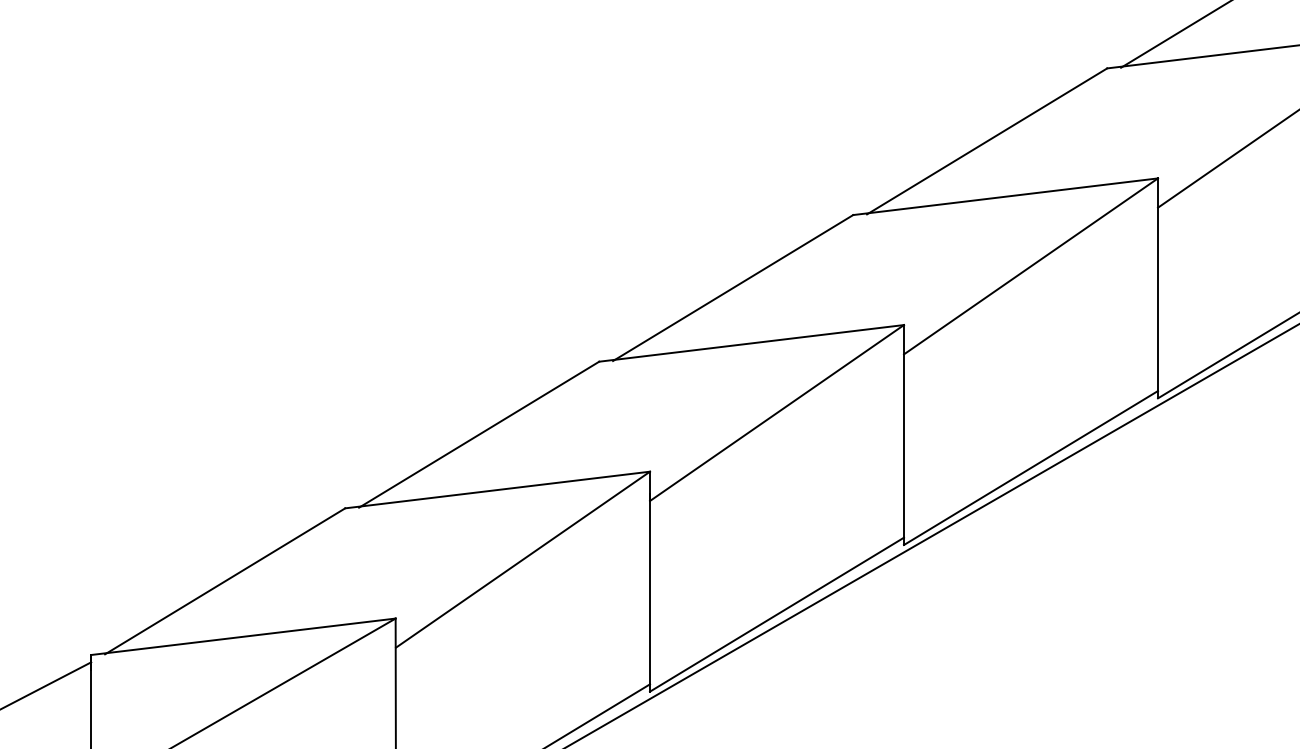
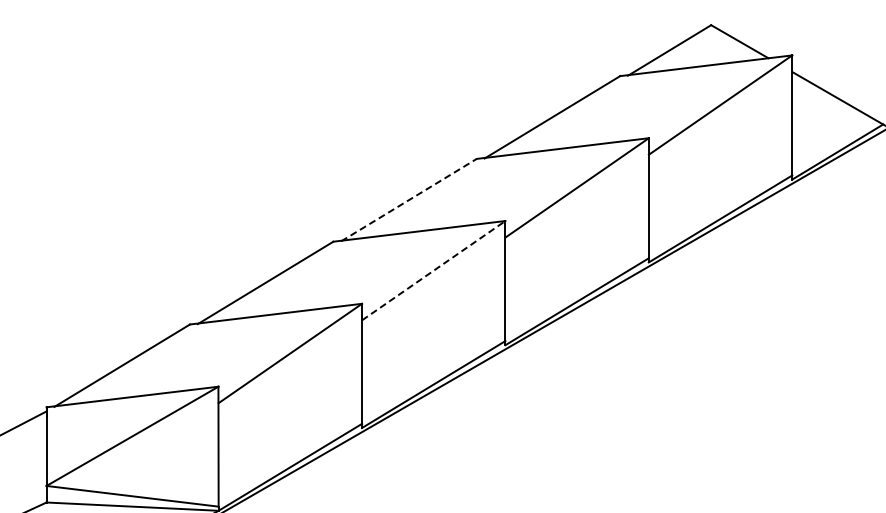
line: (734, 286) -> (409, 199), solid -> dashed
line: (778, 412) -> (434, 270), solid -> dashed

